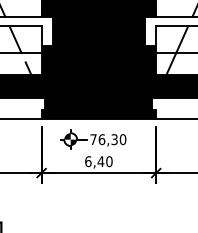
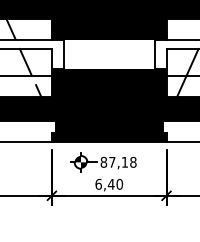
fill: (98, 31) -> (108, 54), removed
text: (108, 138) -> (118, 161), 76,30 -> 87,18

